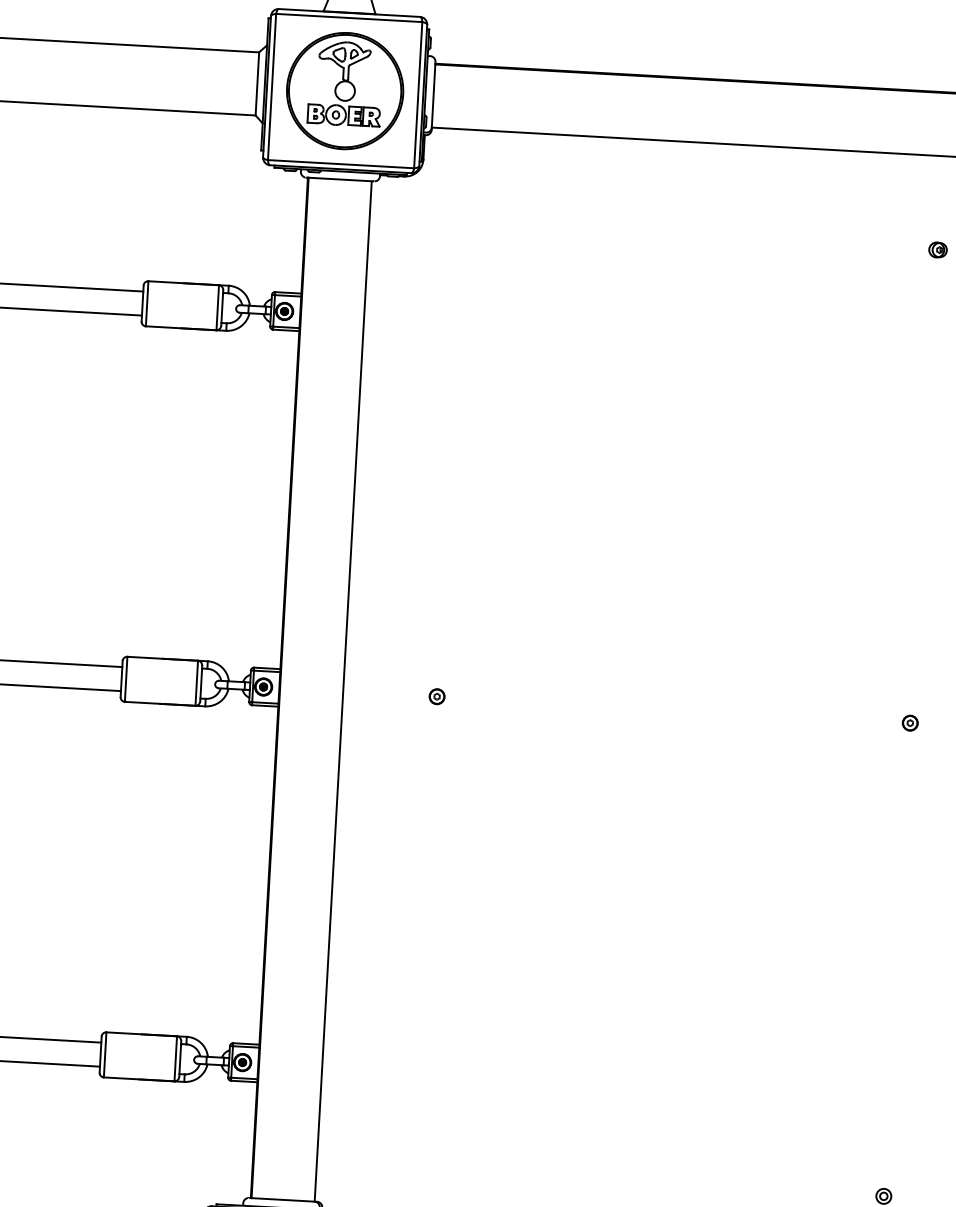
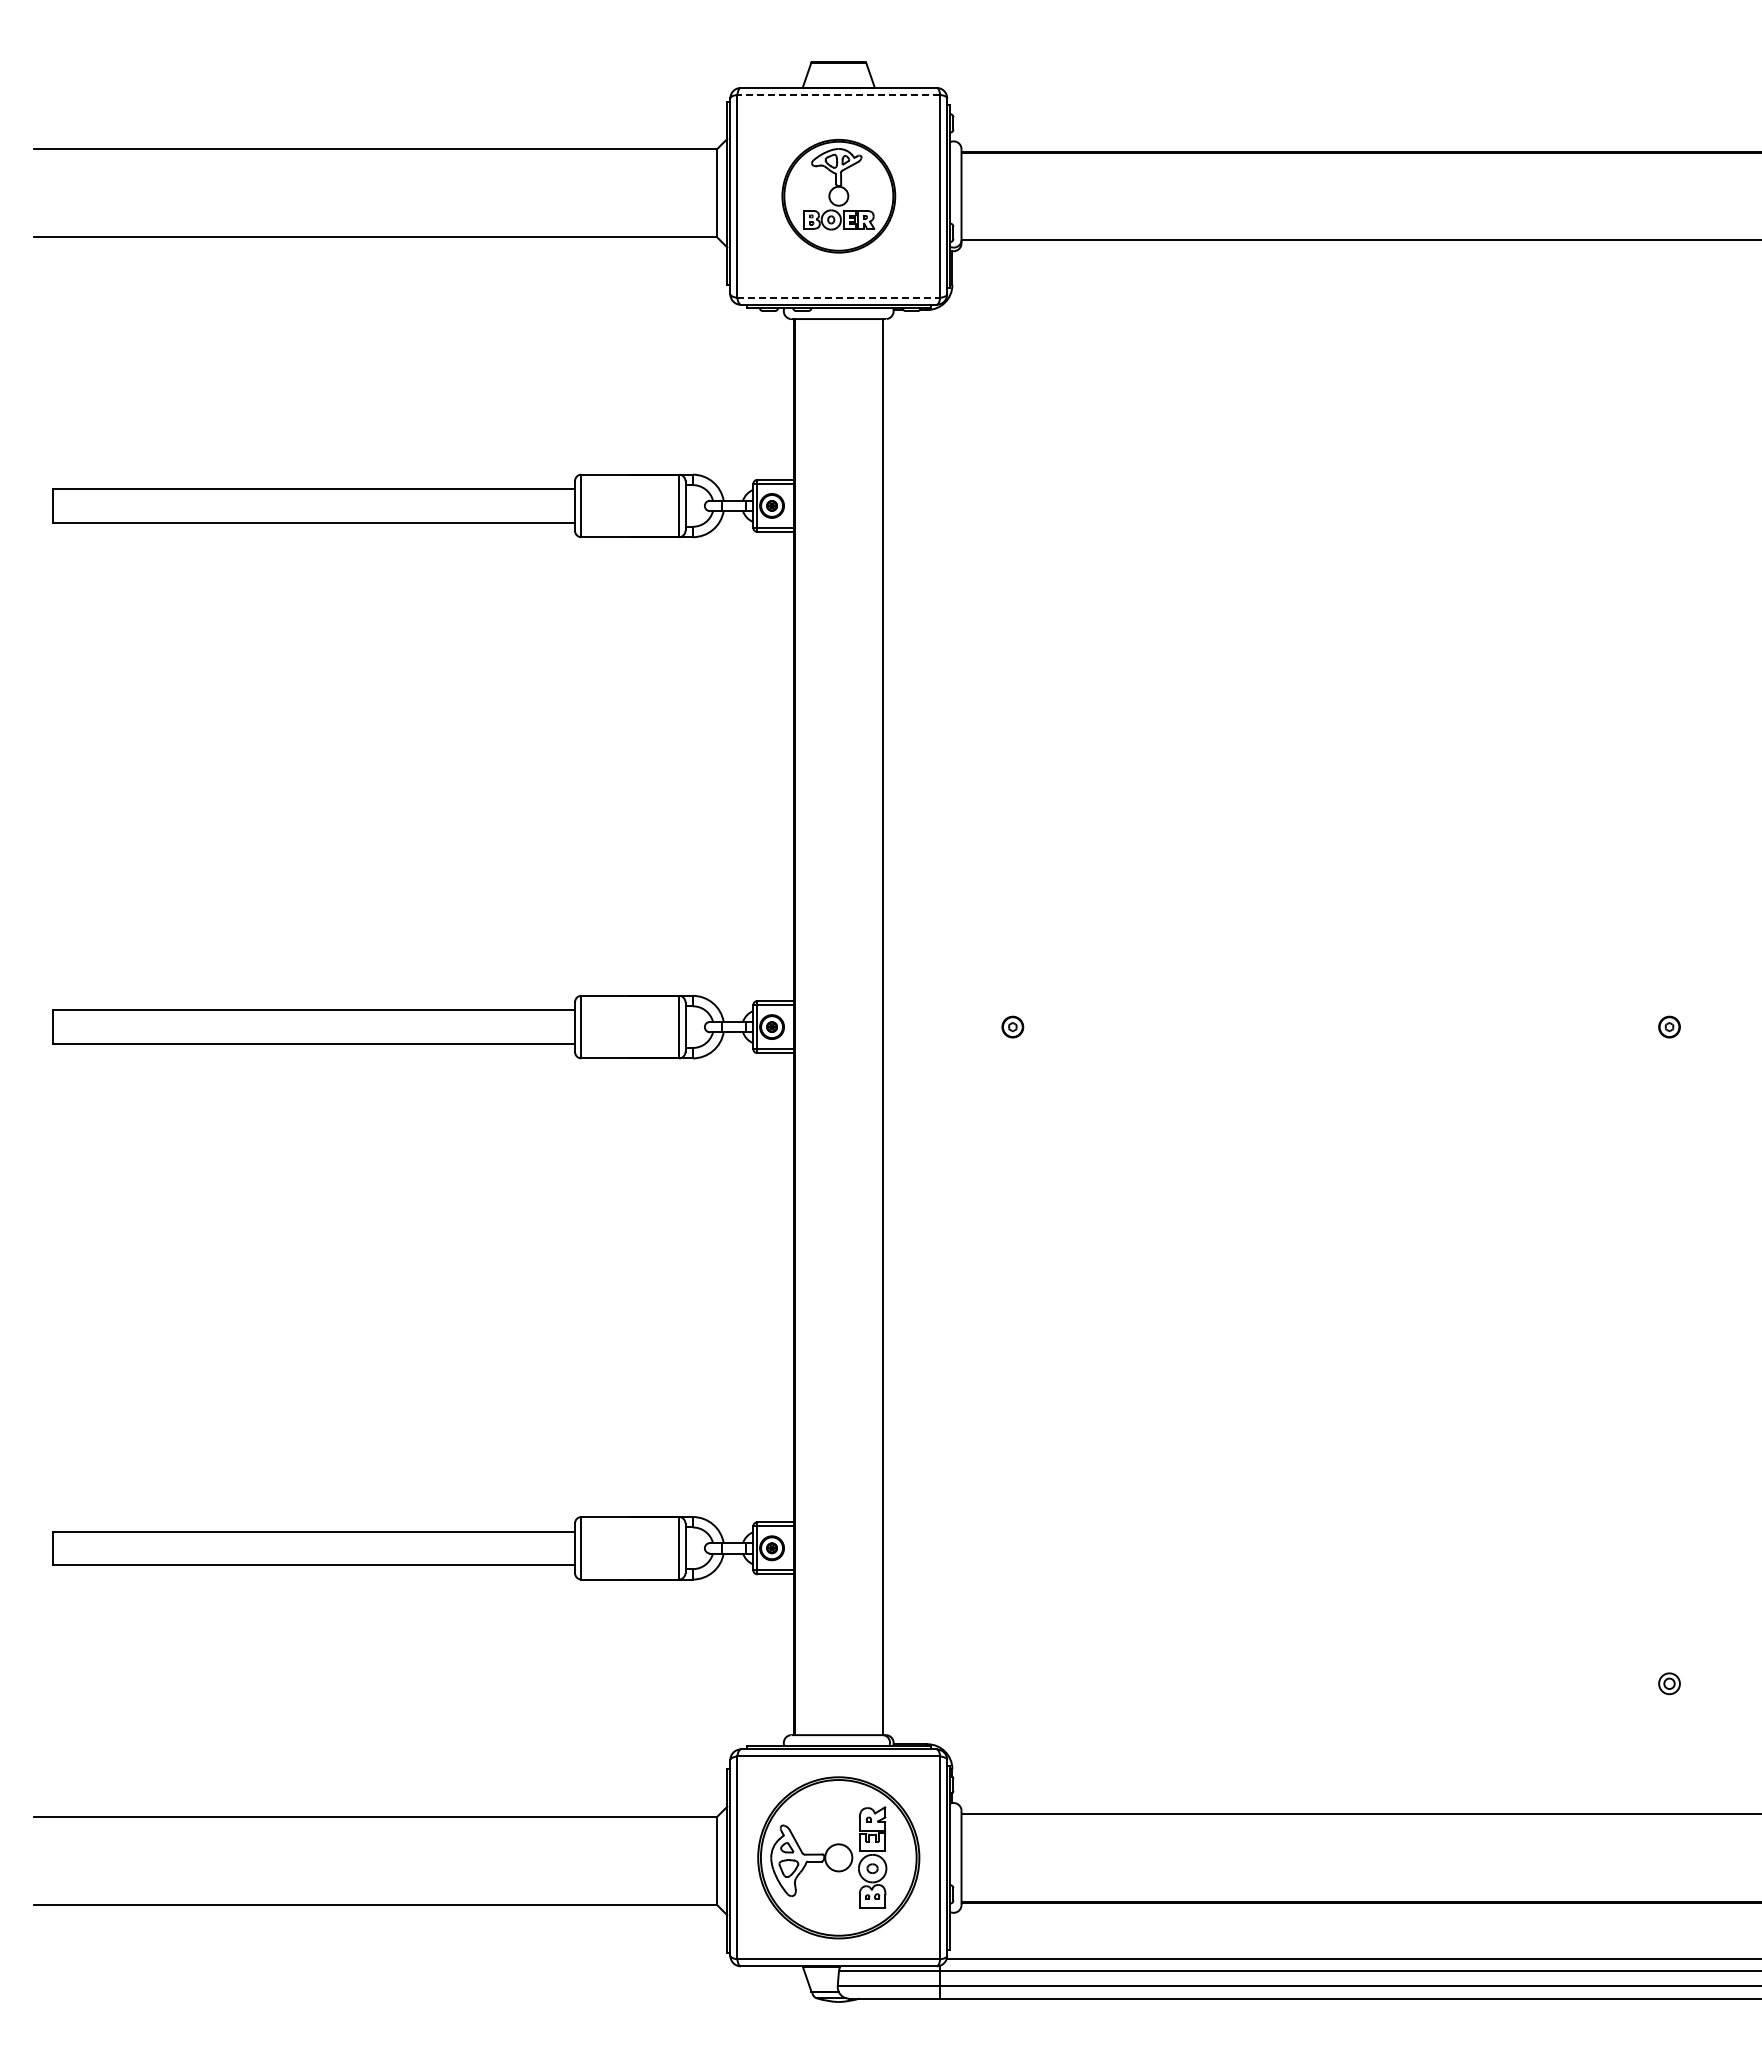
line: (349, 17) -> (838, 94), solid -> dashed
part: (344, 90) -> (838, 195), size x0.7
line: (341, 163) -> (839, 297), solid -> dashed
part: (938, 250) -> (1671, 370), removed

